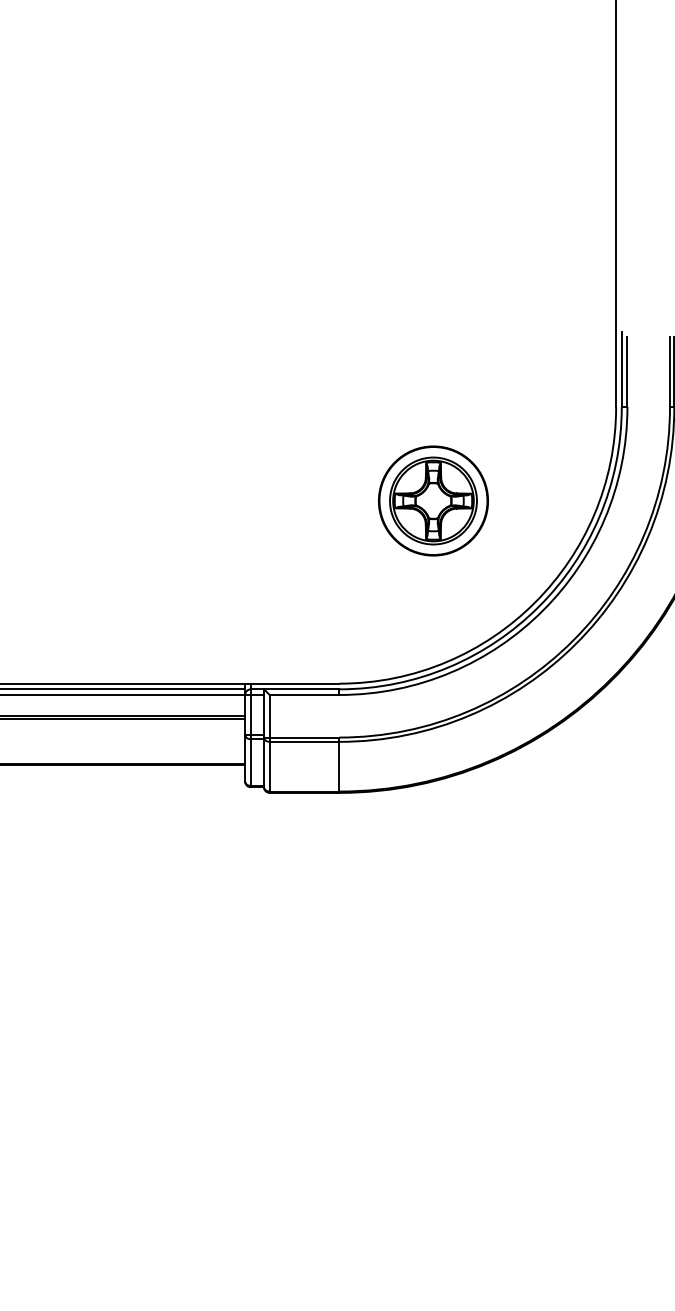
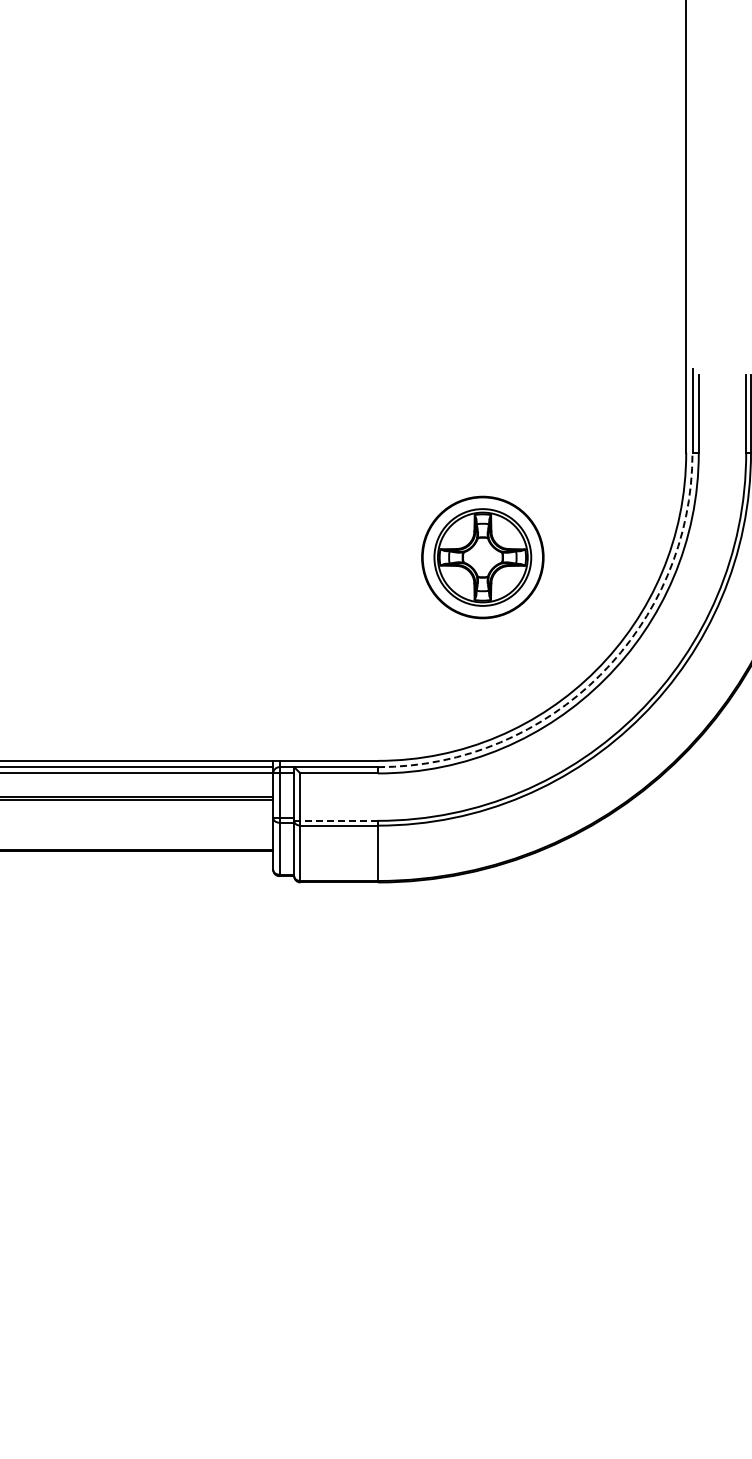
arc: (539, 606) -> (600, 675), solid -> dashed
line: (304, 737) -> (339, 820), solid -> dashed

